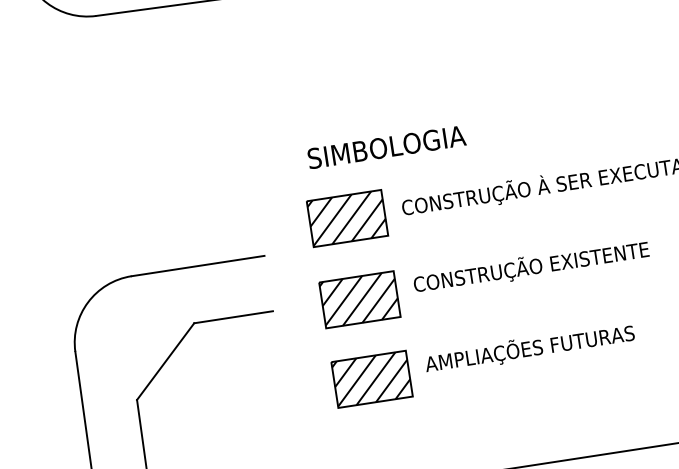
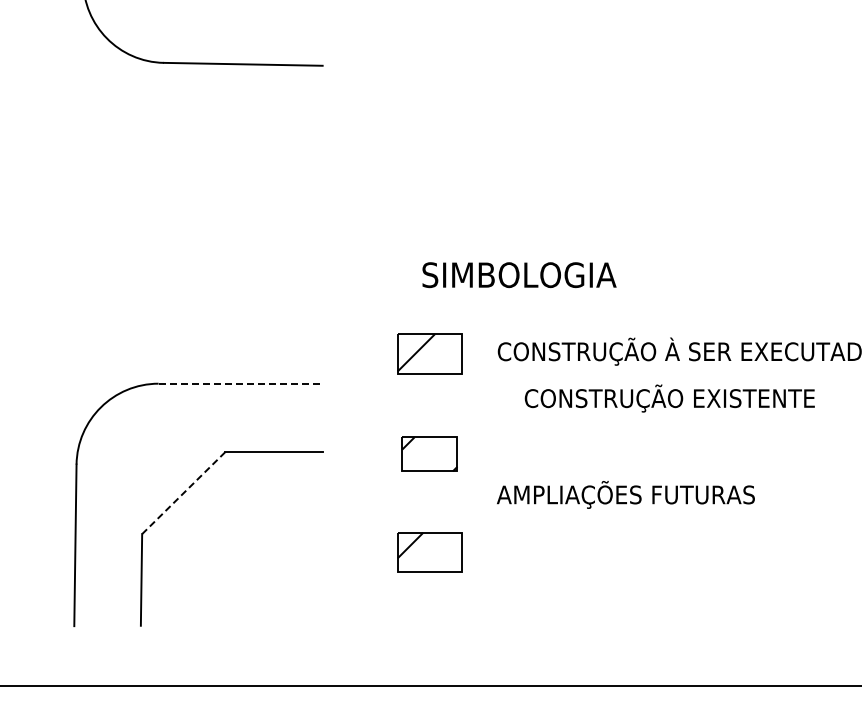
text: (386, 147) -> (519, 275), moved
part: (347, 218) -> (429, 353), size x0.7
line: (198, 265) -> (241, 383), solid -> dashed
text: (531, 267) -> (669, 398), moved
part: (359, 299) -> (429, 454), size x0.6
text: (529, 348) -> (625, 494), moved
line: (165, 361) -> (183, 493), solid -> dashed
part: (371, 379) -> (429, 552), size x0.7

